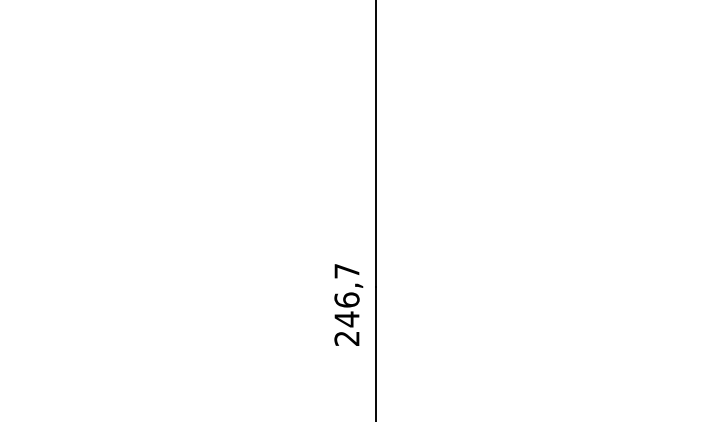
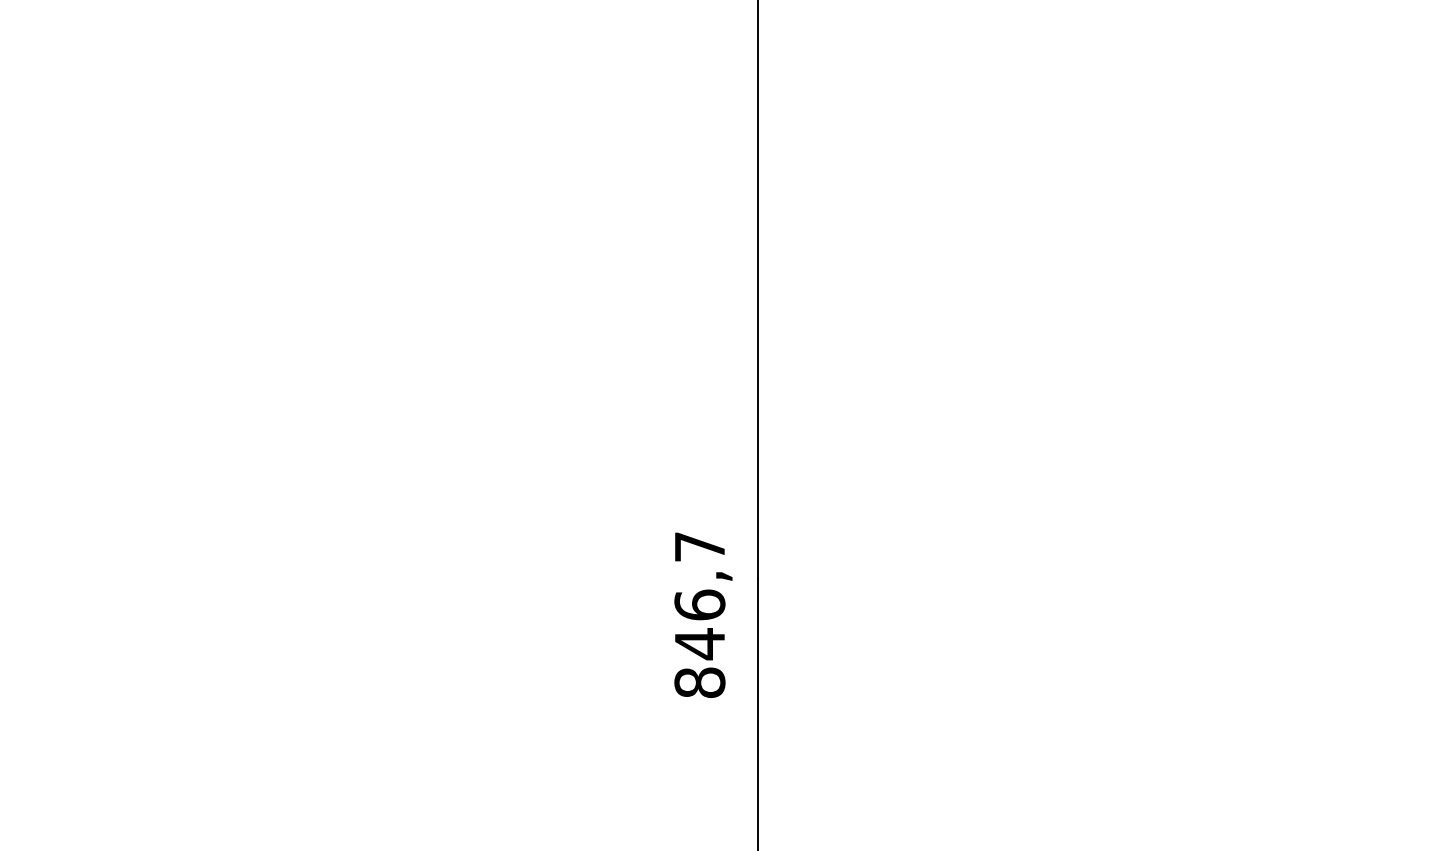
text: (346, 338) -> (698, 682), 246,7 -> 846,7

